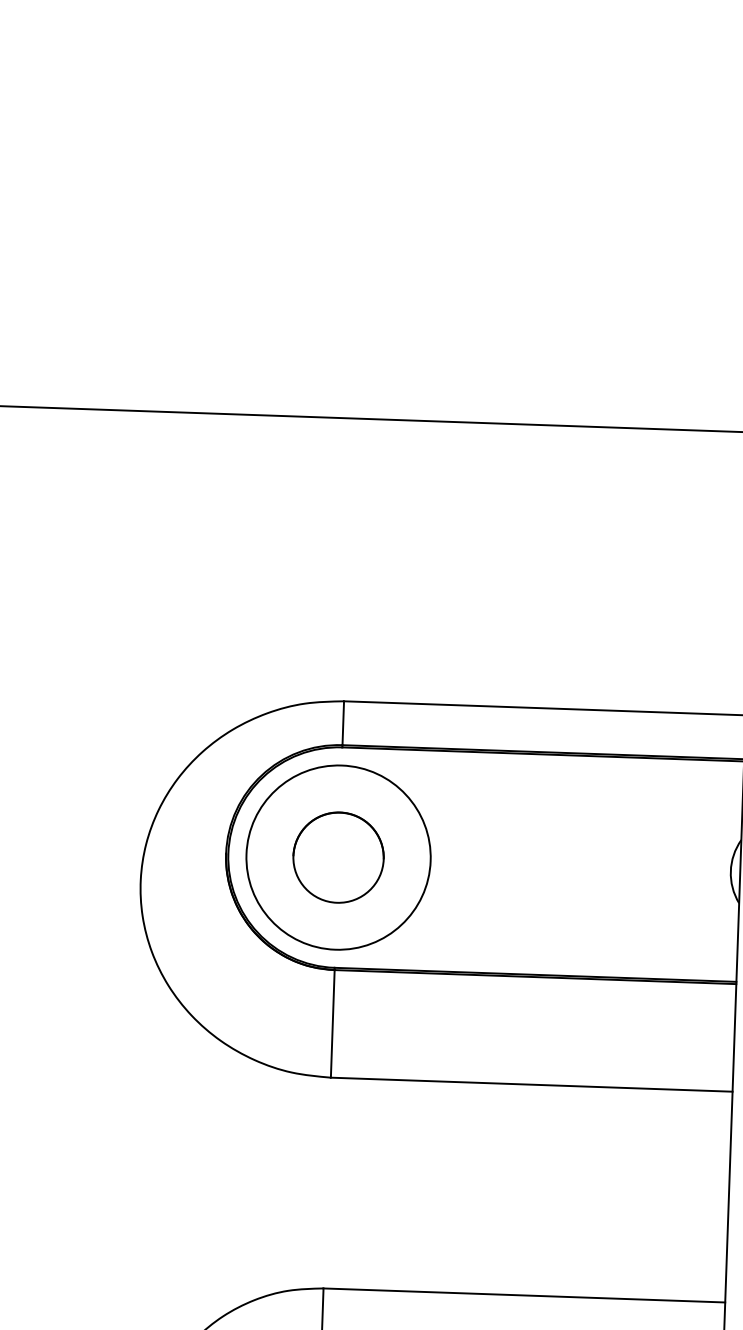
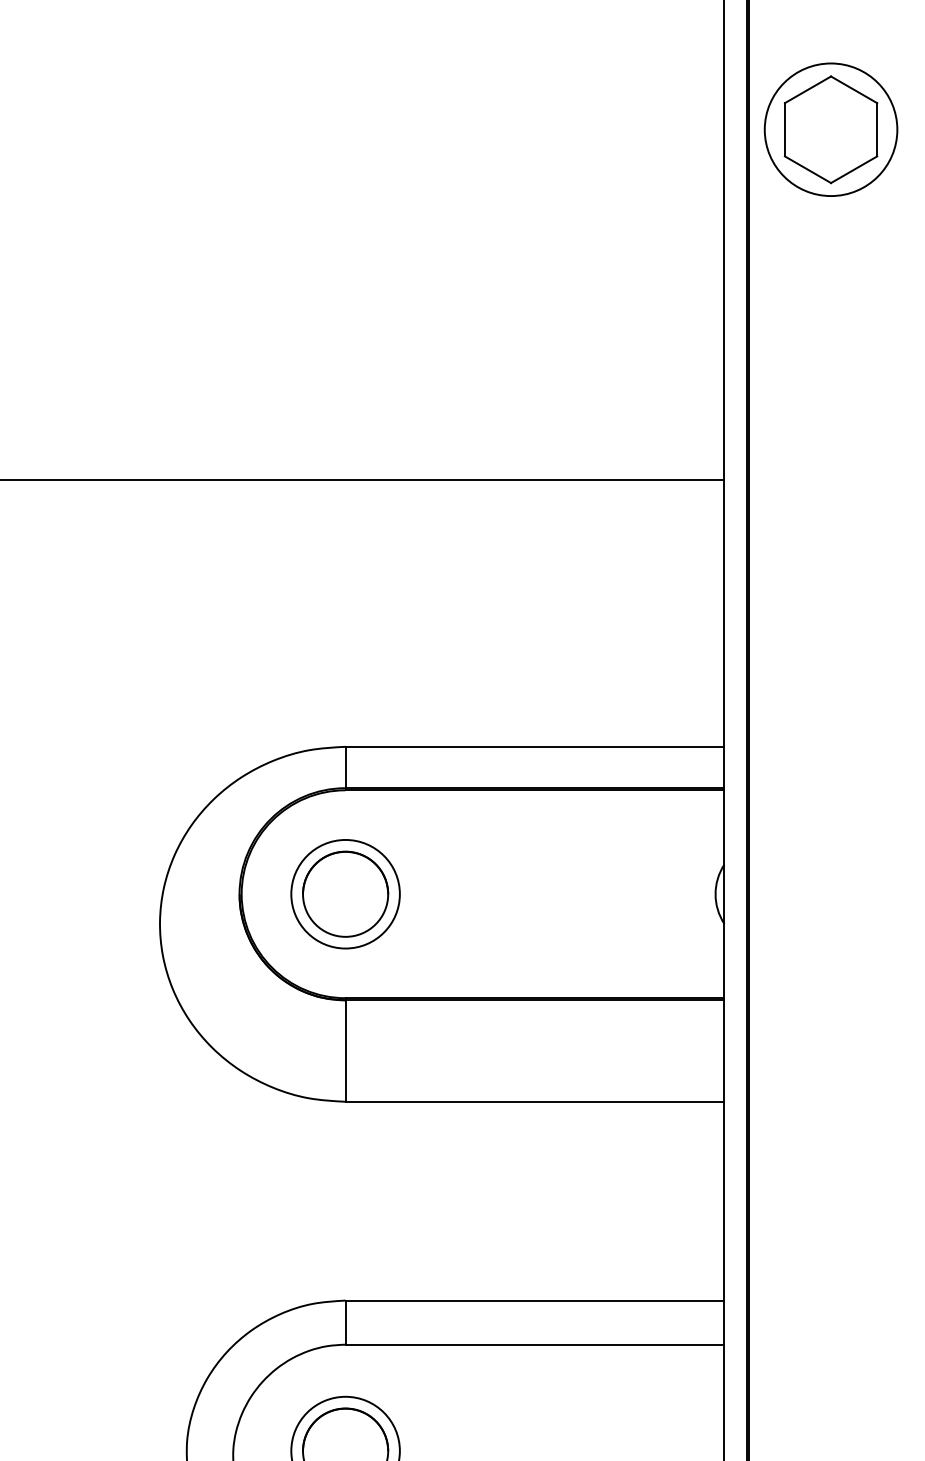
circle: (338, 856) -> (345, 893), size x0.62

